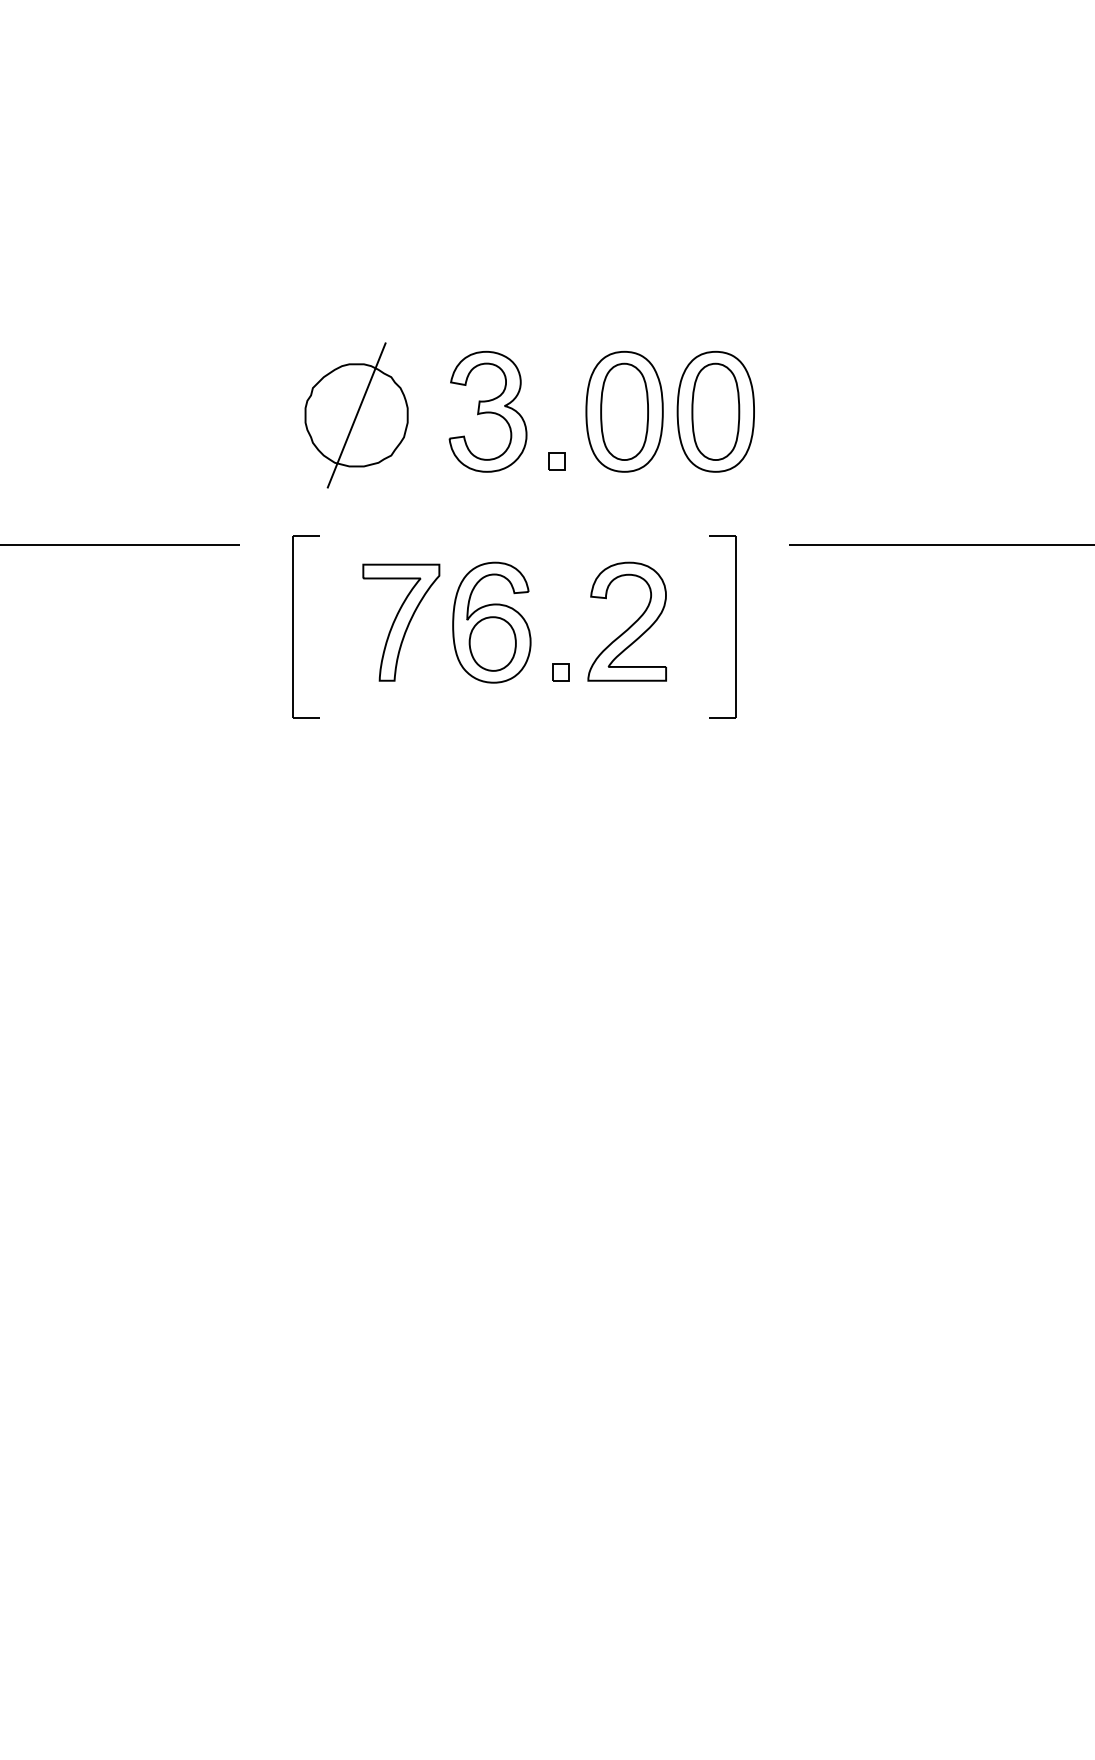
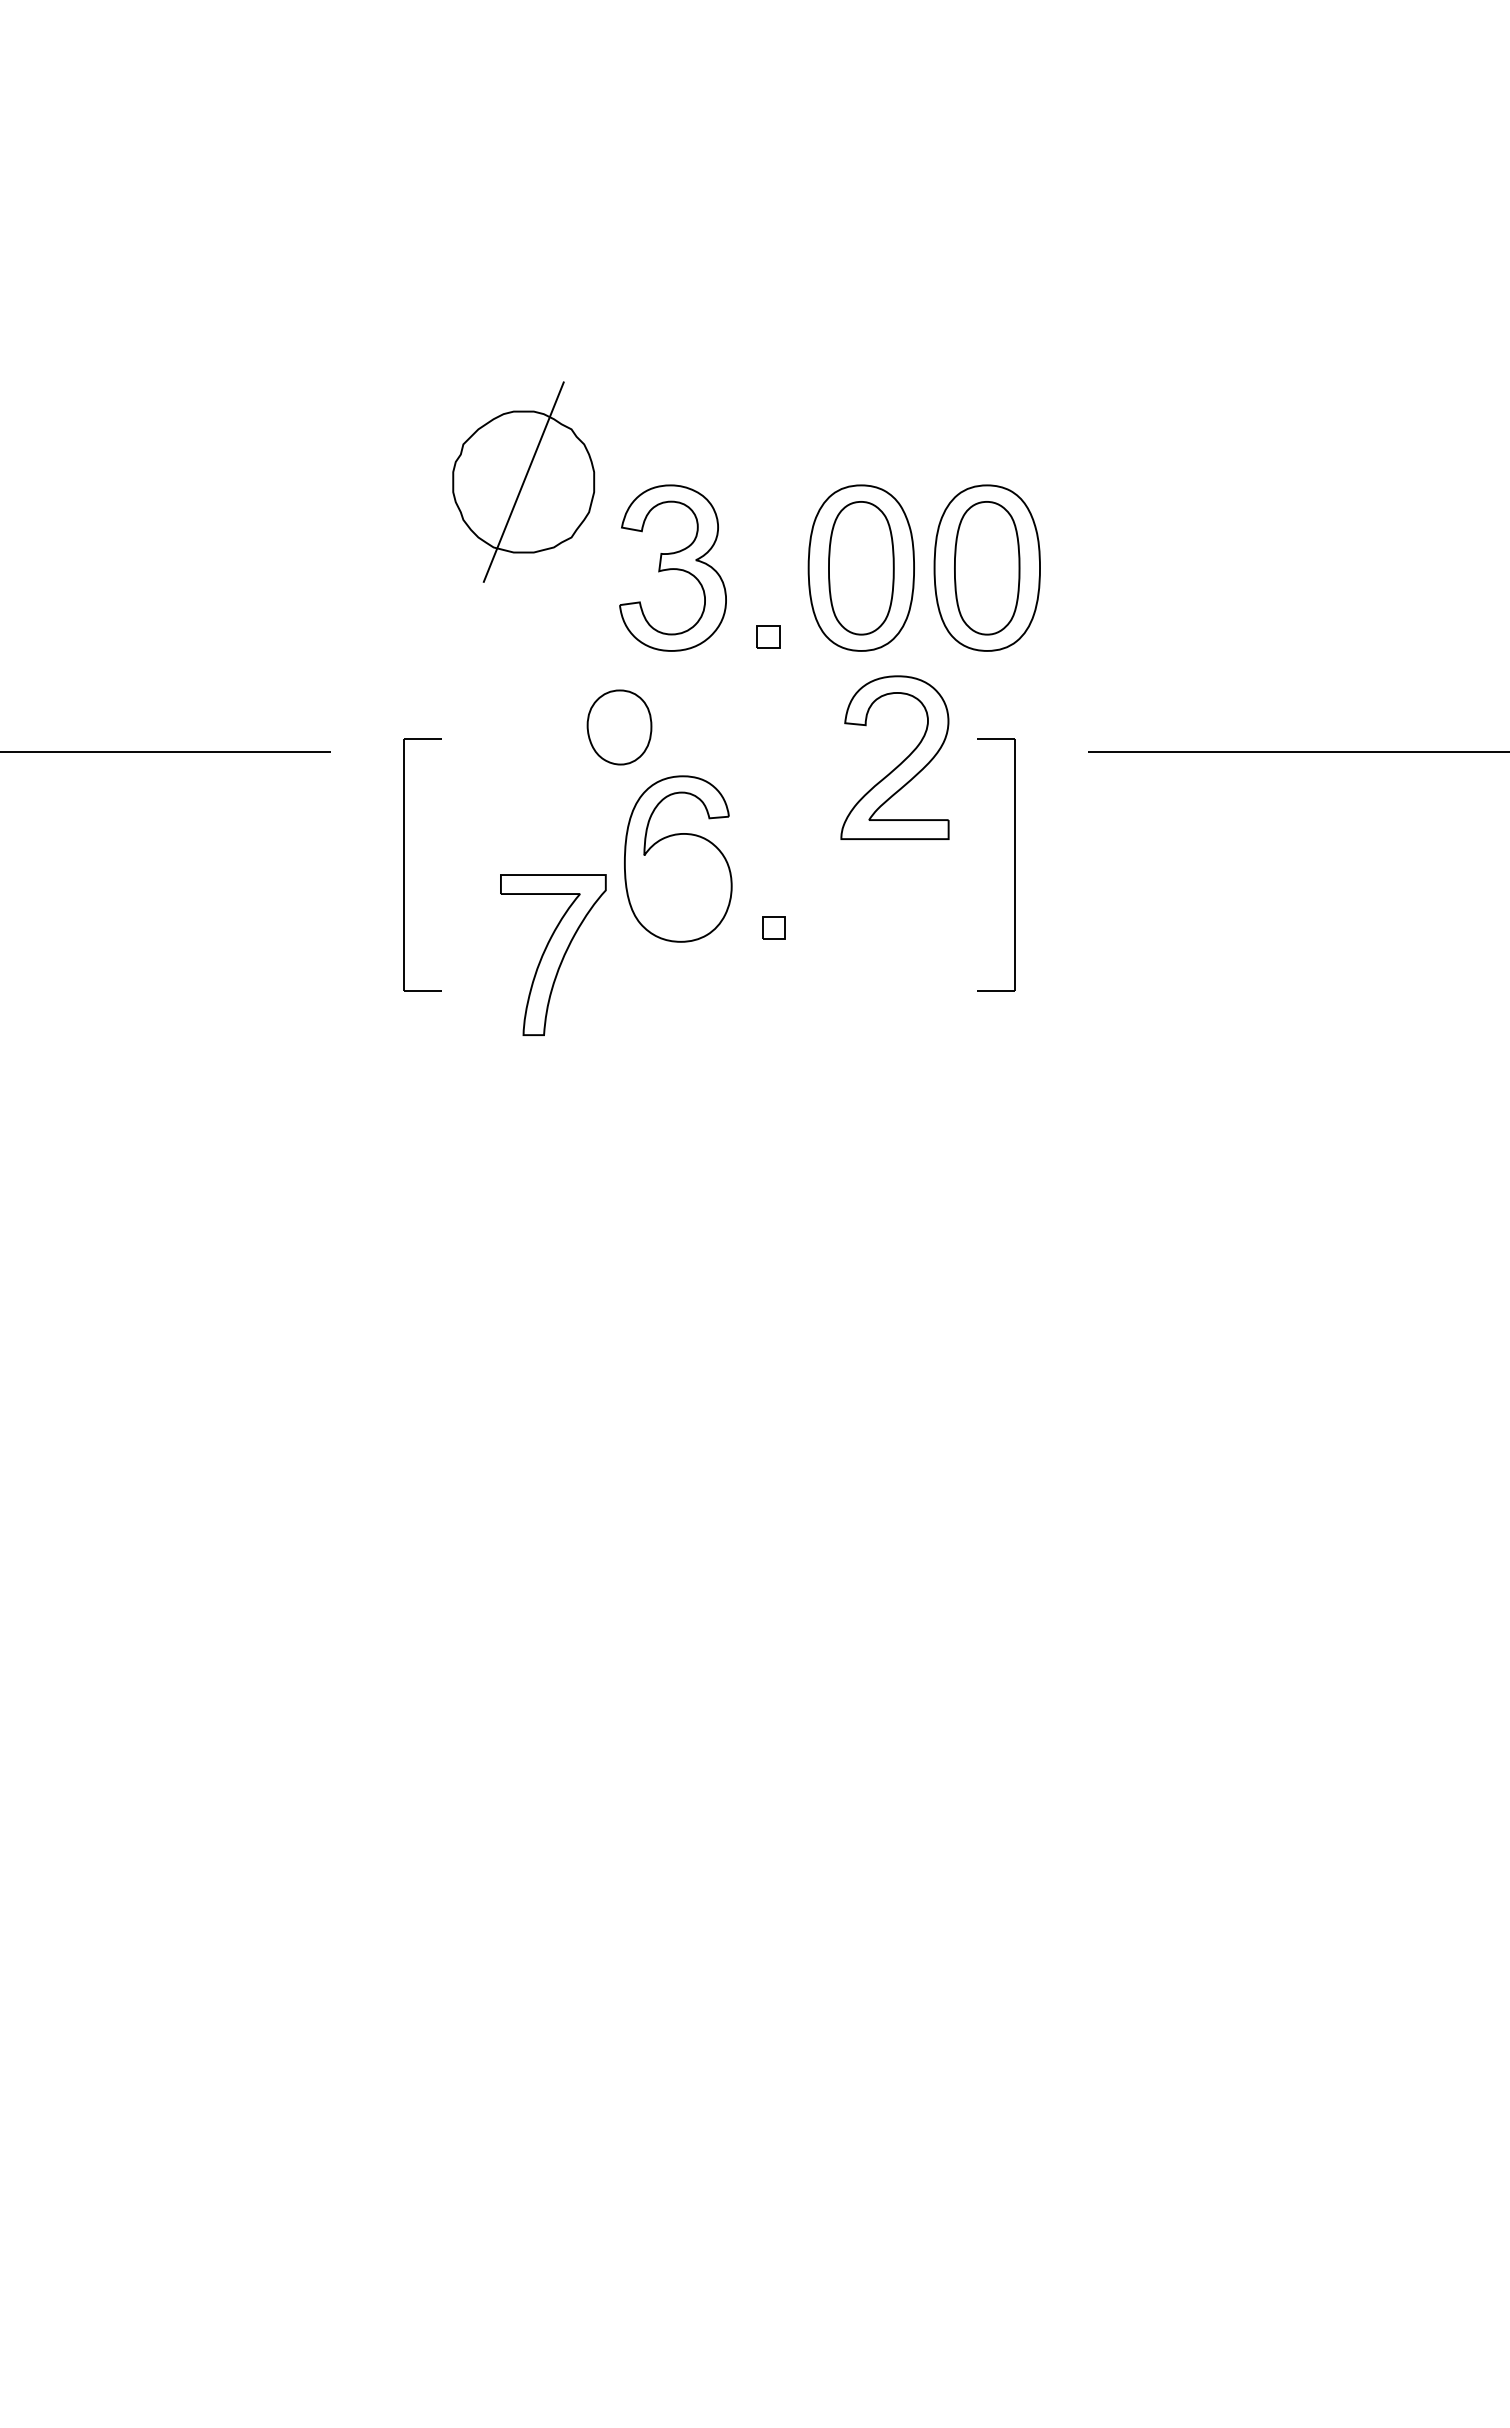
part: (356, 414) -> (523, 481), moved
part: (401, 622) -> (553, 954), moved
part: (631, 625) -> (900, 762), moved
part: (492, 644) -> (619, 727), moved

